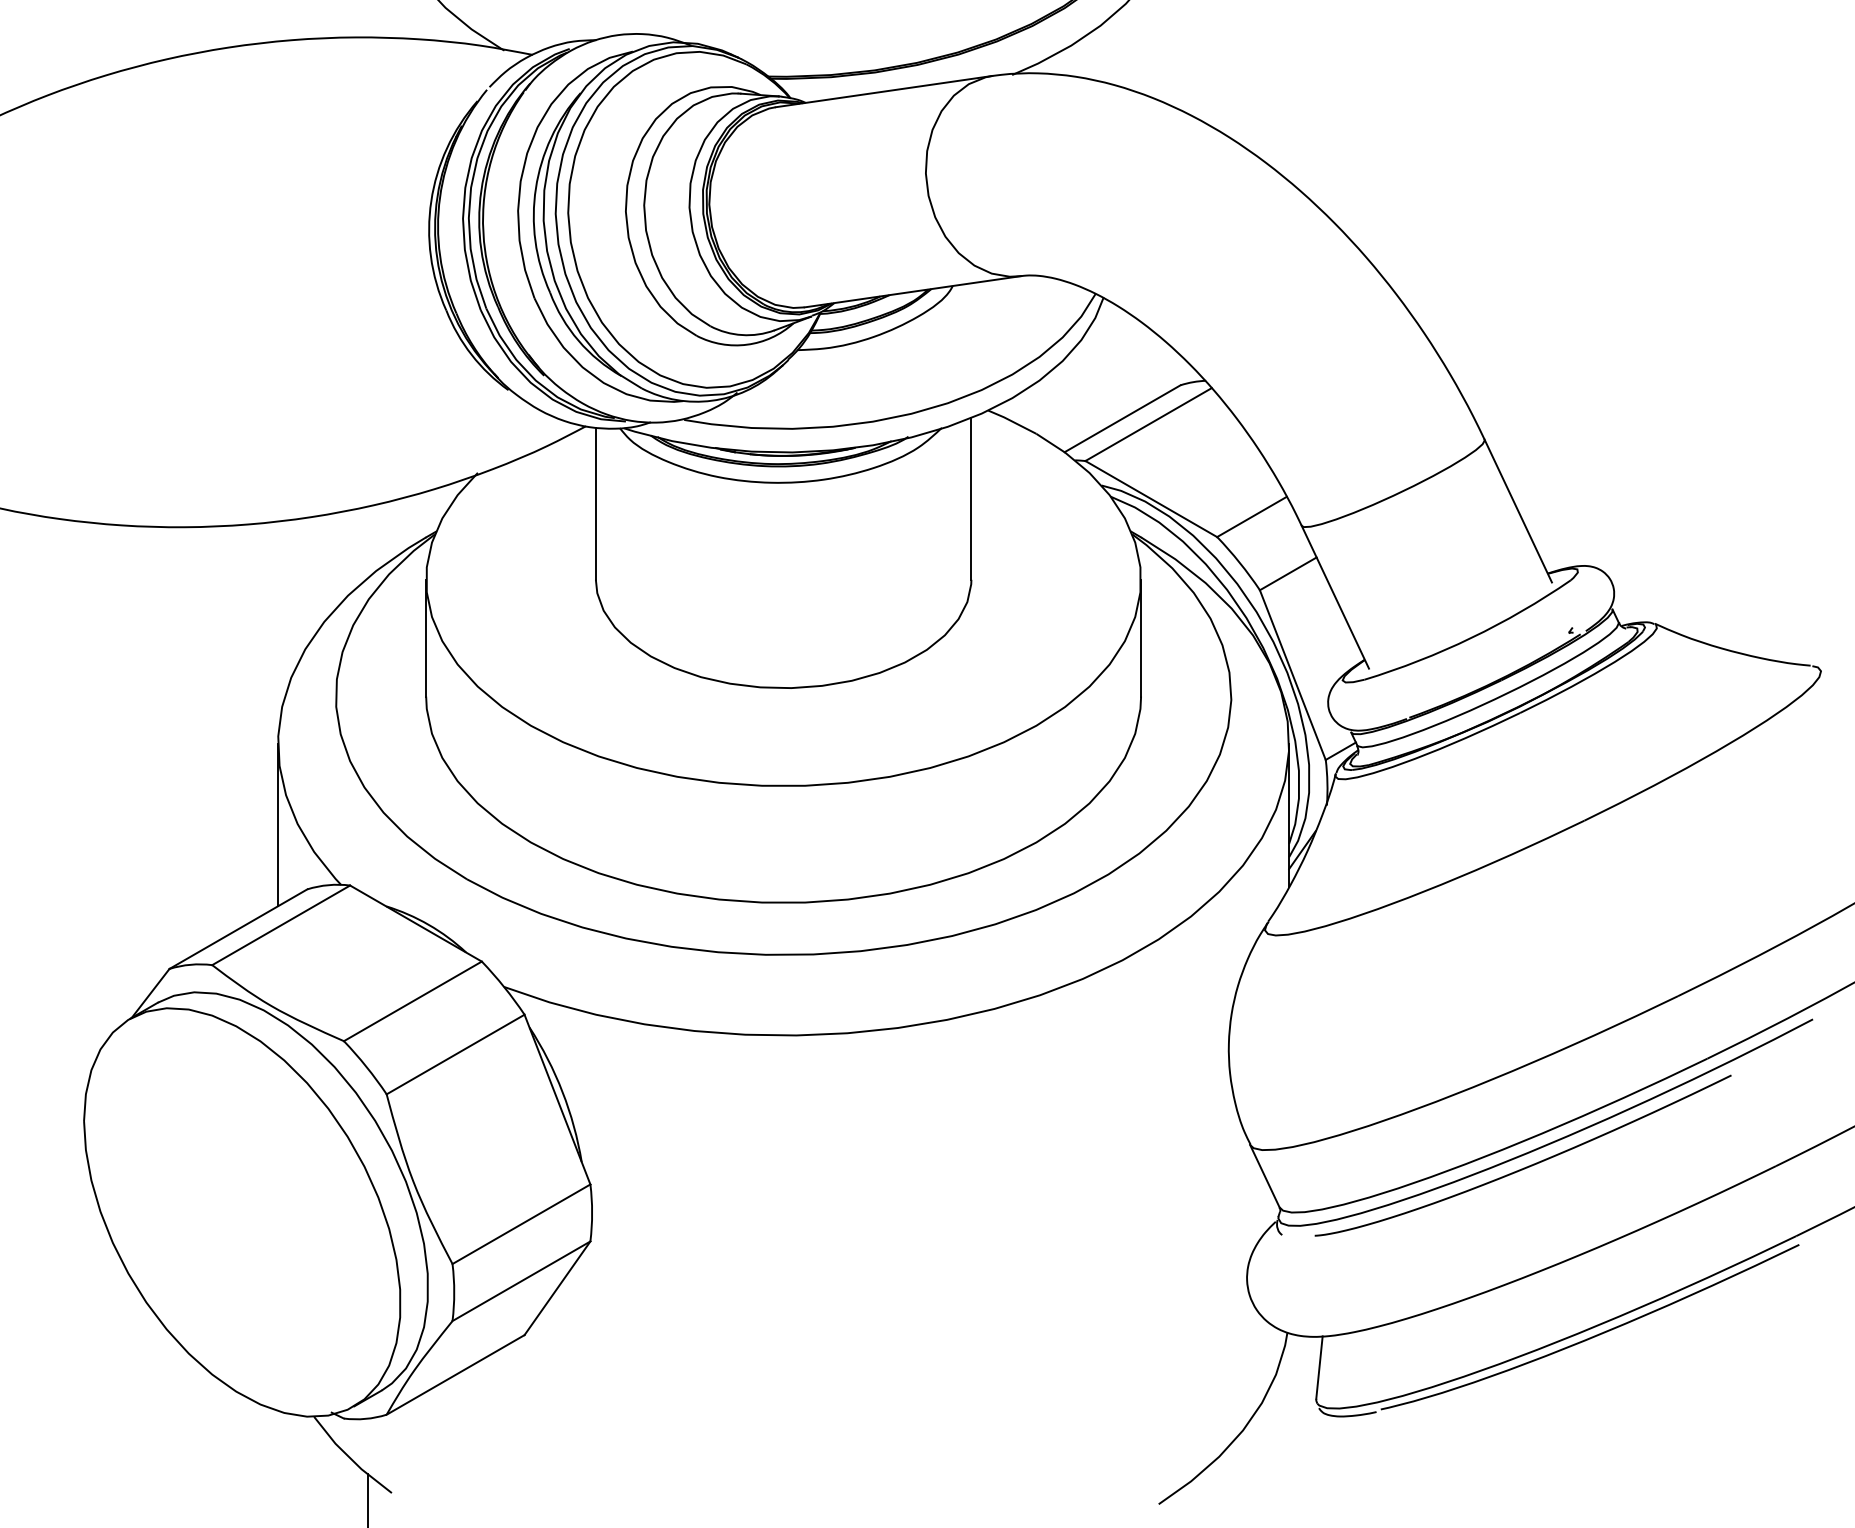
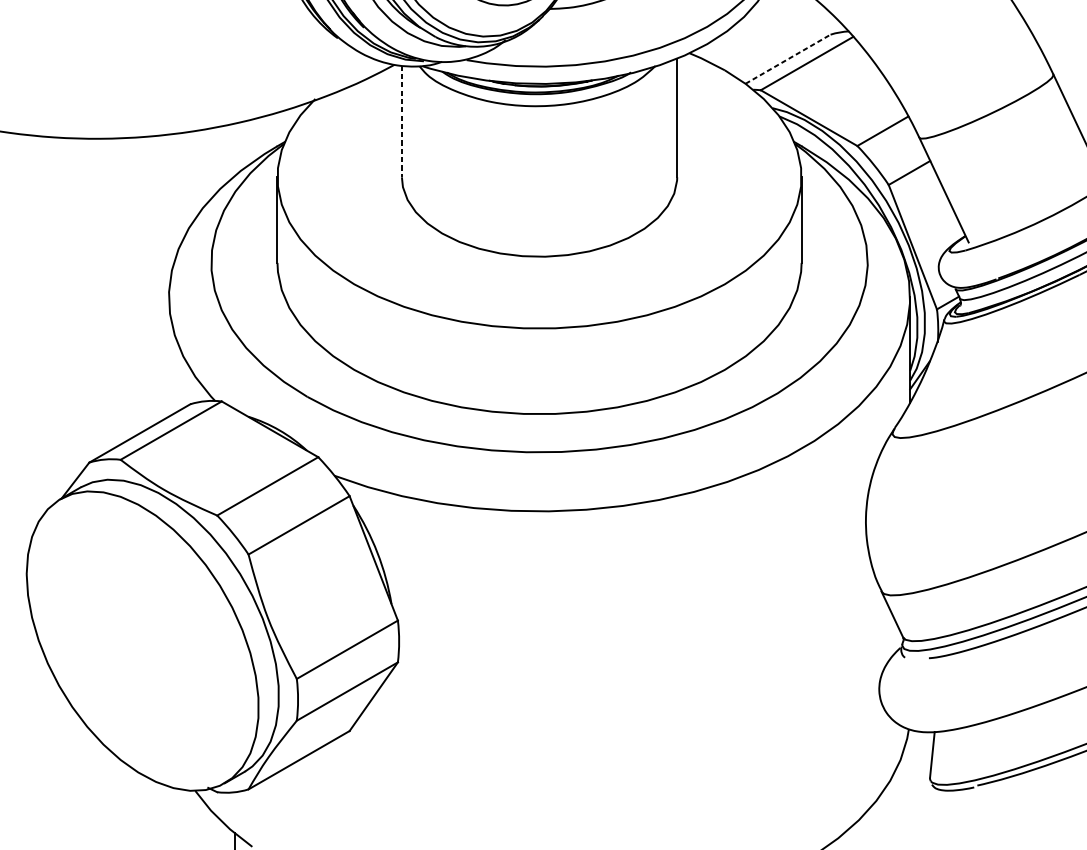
line: (1122, 418) -> (787, 59), solid -> dashed
line: (595, 504) -> (401, 122), solid -> dashed
line: (278, 824) -> (169, 356), removed

